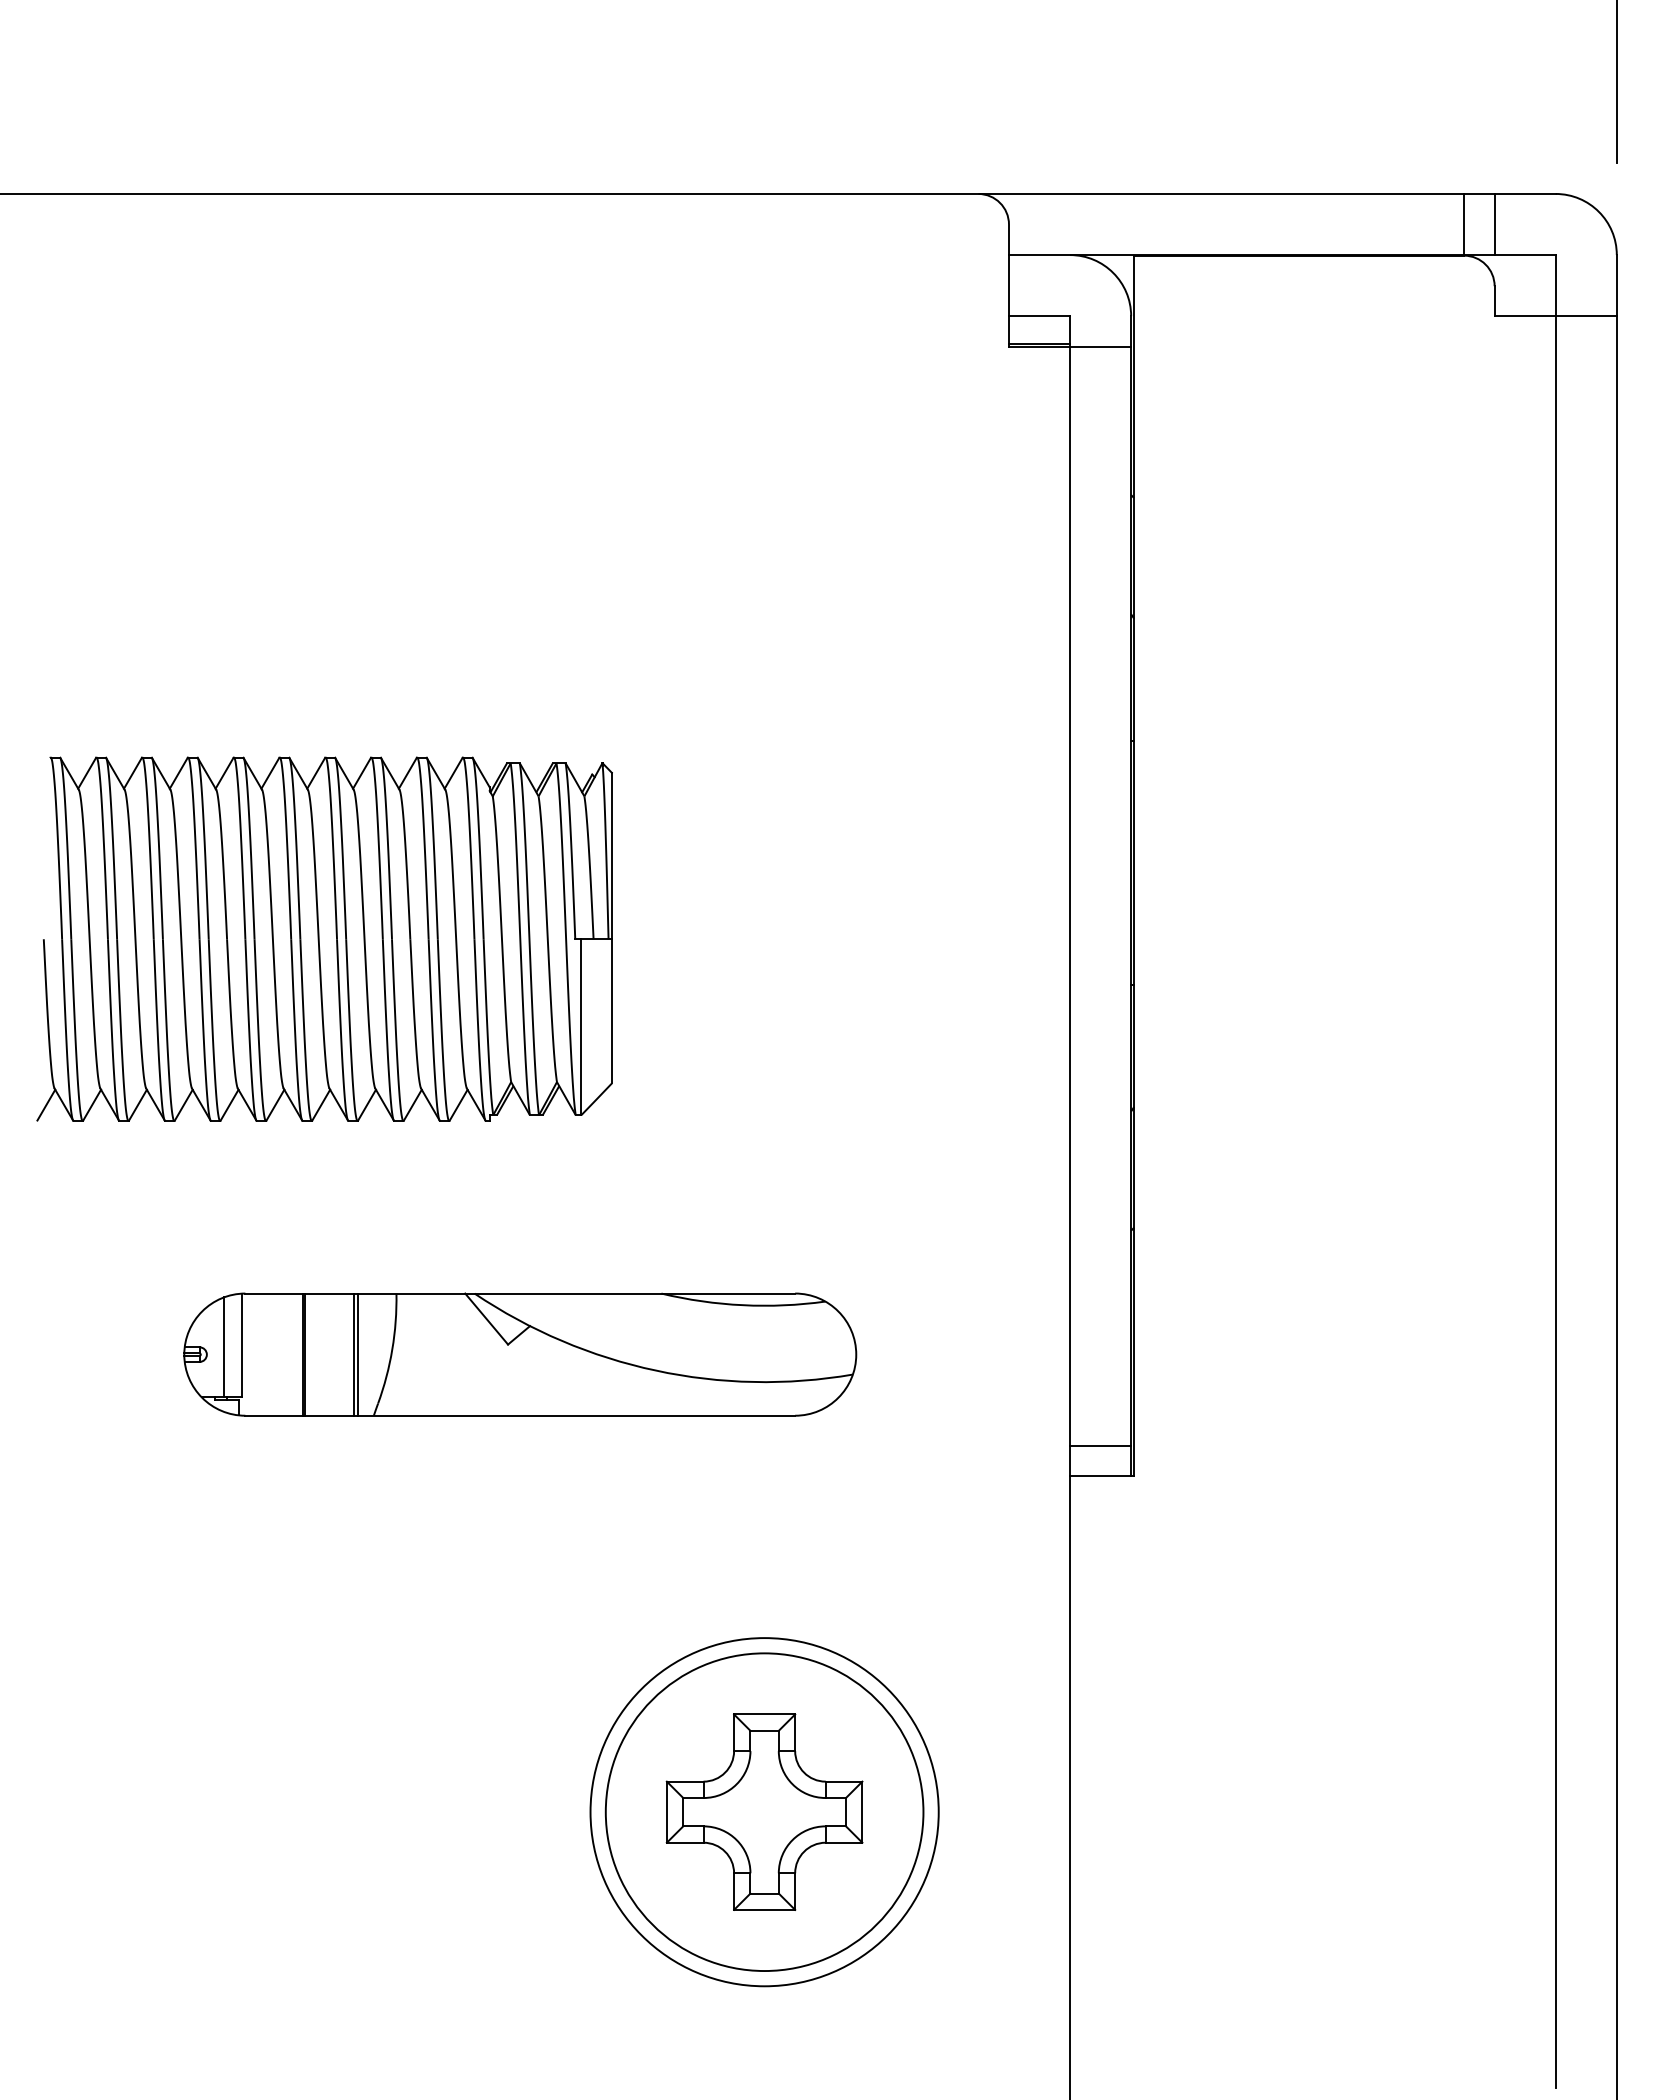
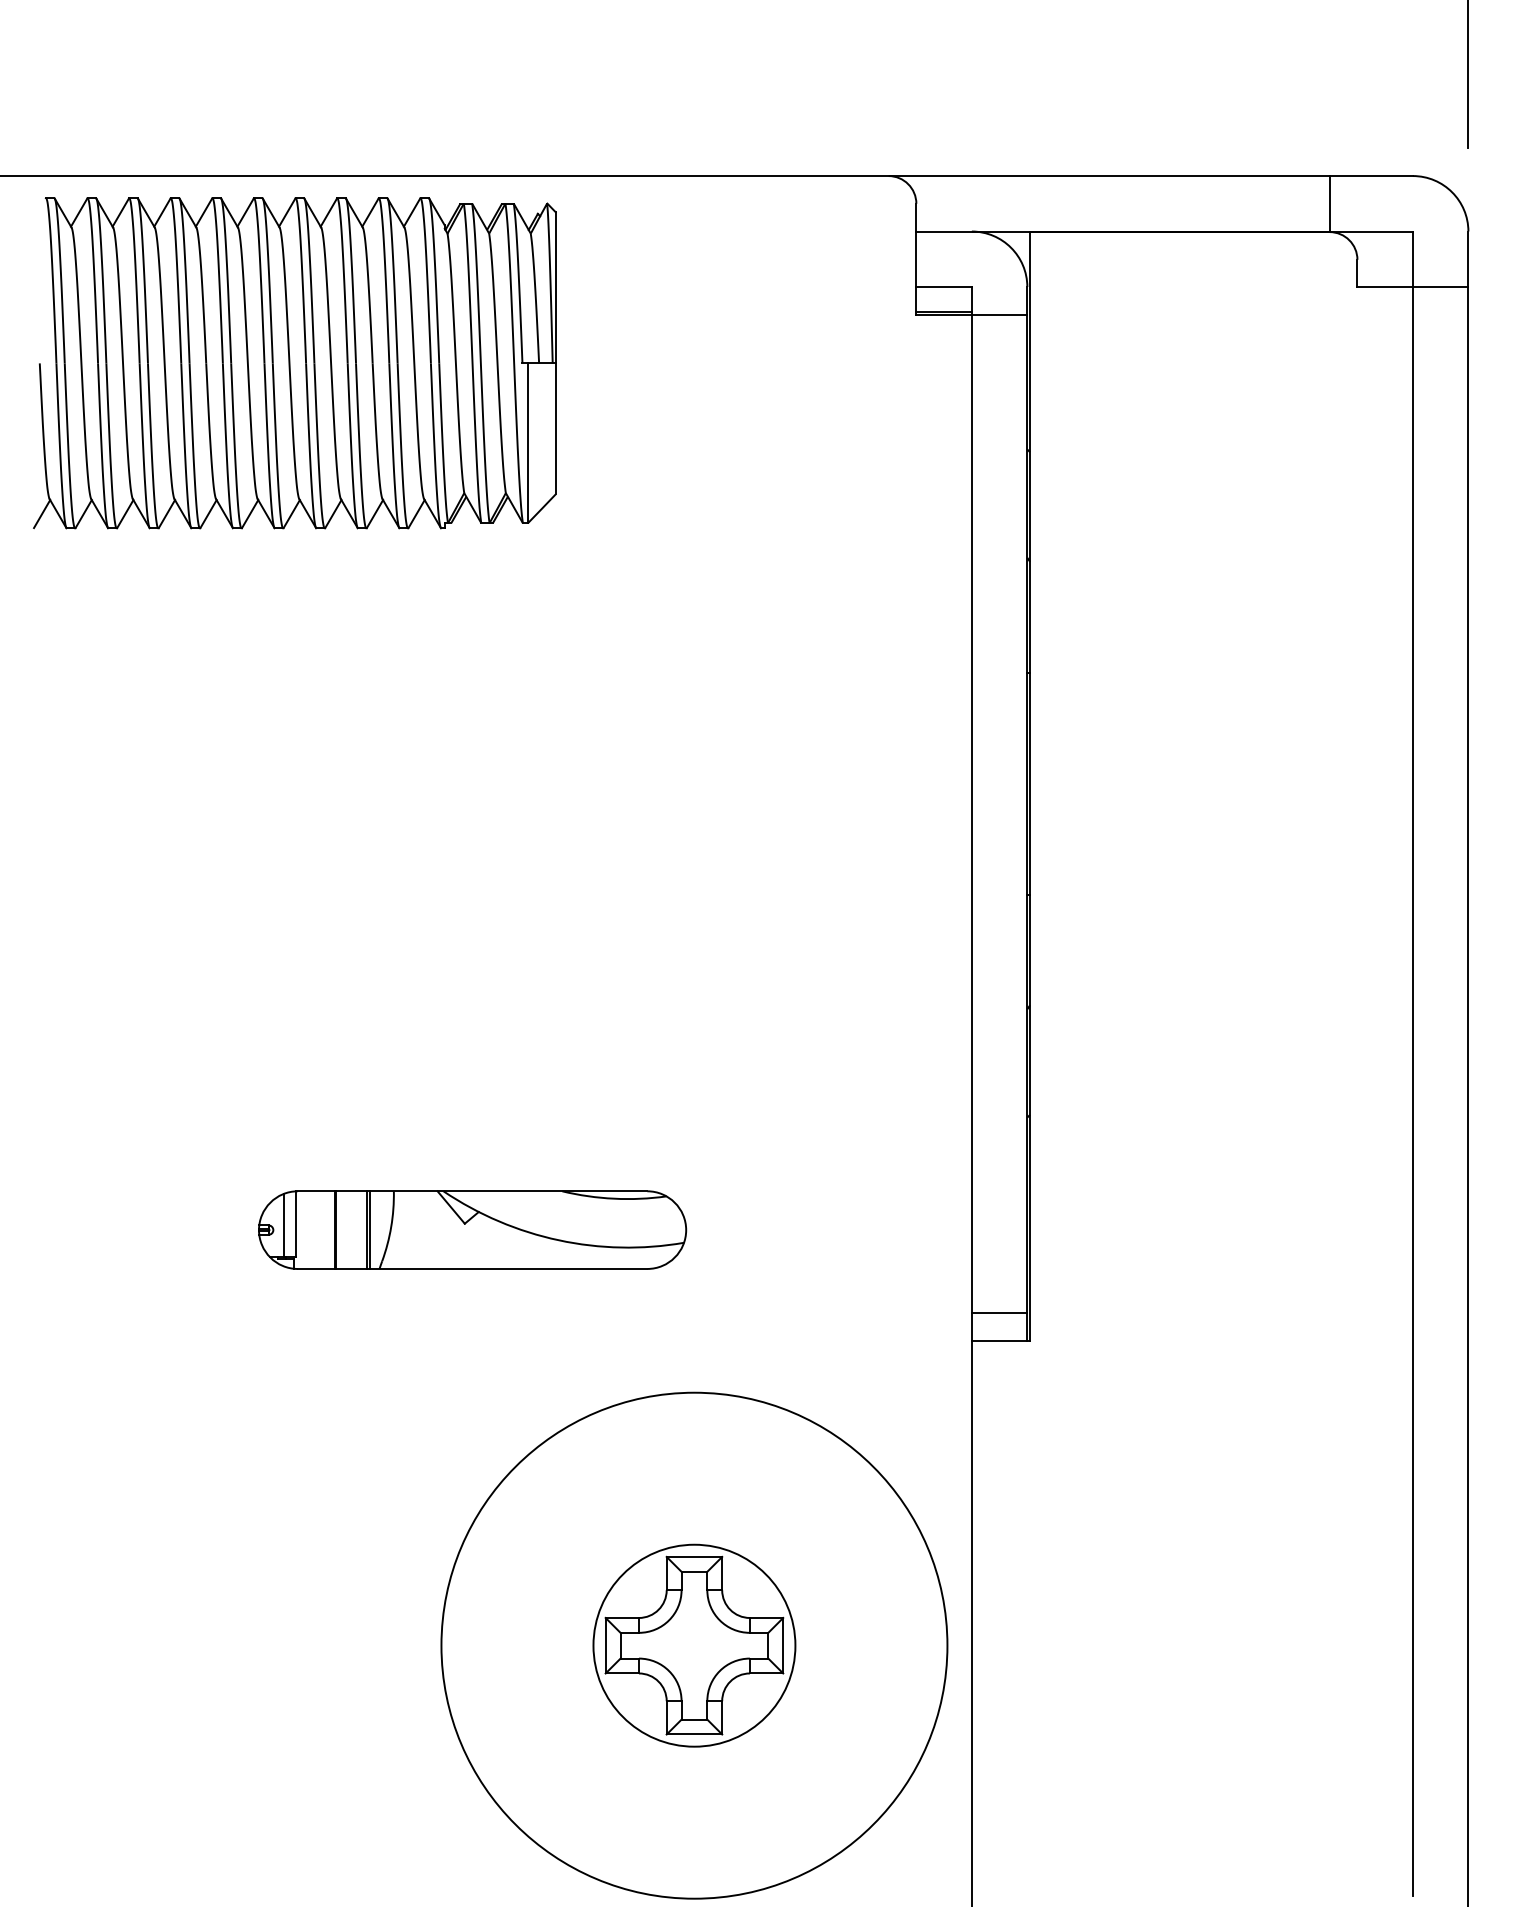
line: (1494, 224) -> (1357, 203), removed
part: (324, 938) -> (294, 362), moved
part: (520, 1354) -> (472, 1230), size x0.7
circle: (764, 1812) -> (694, 1646), size x0.7
circle: (764, 1812) -> (694, 1646), size x1.6

